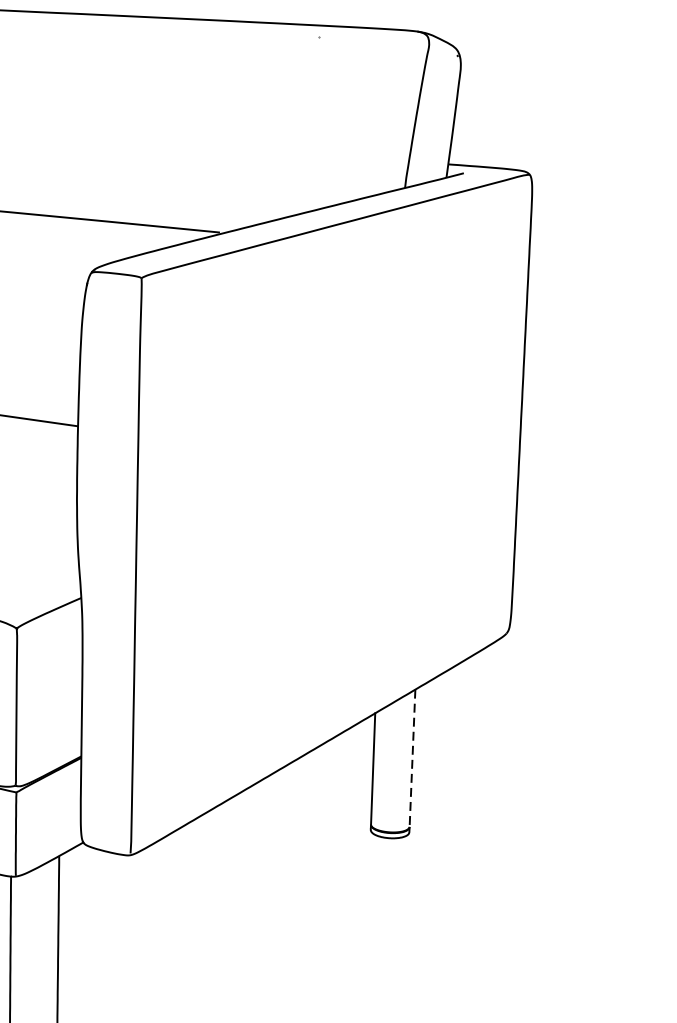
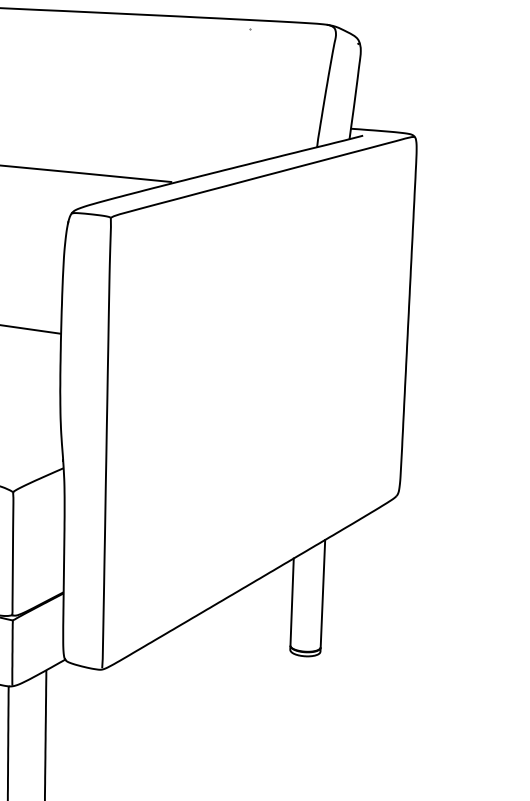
line: (411, 758) -> (322, 593), dashed -> solid

